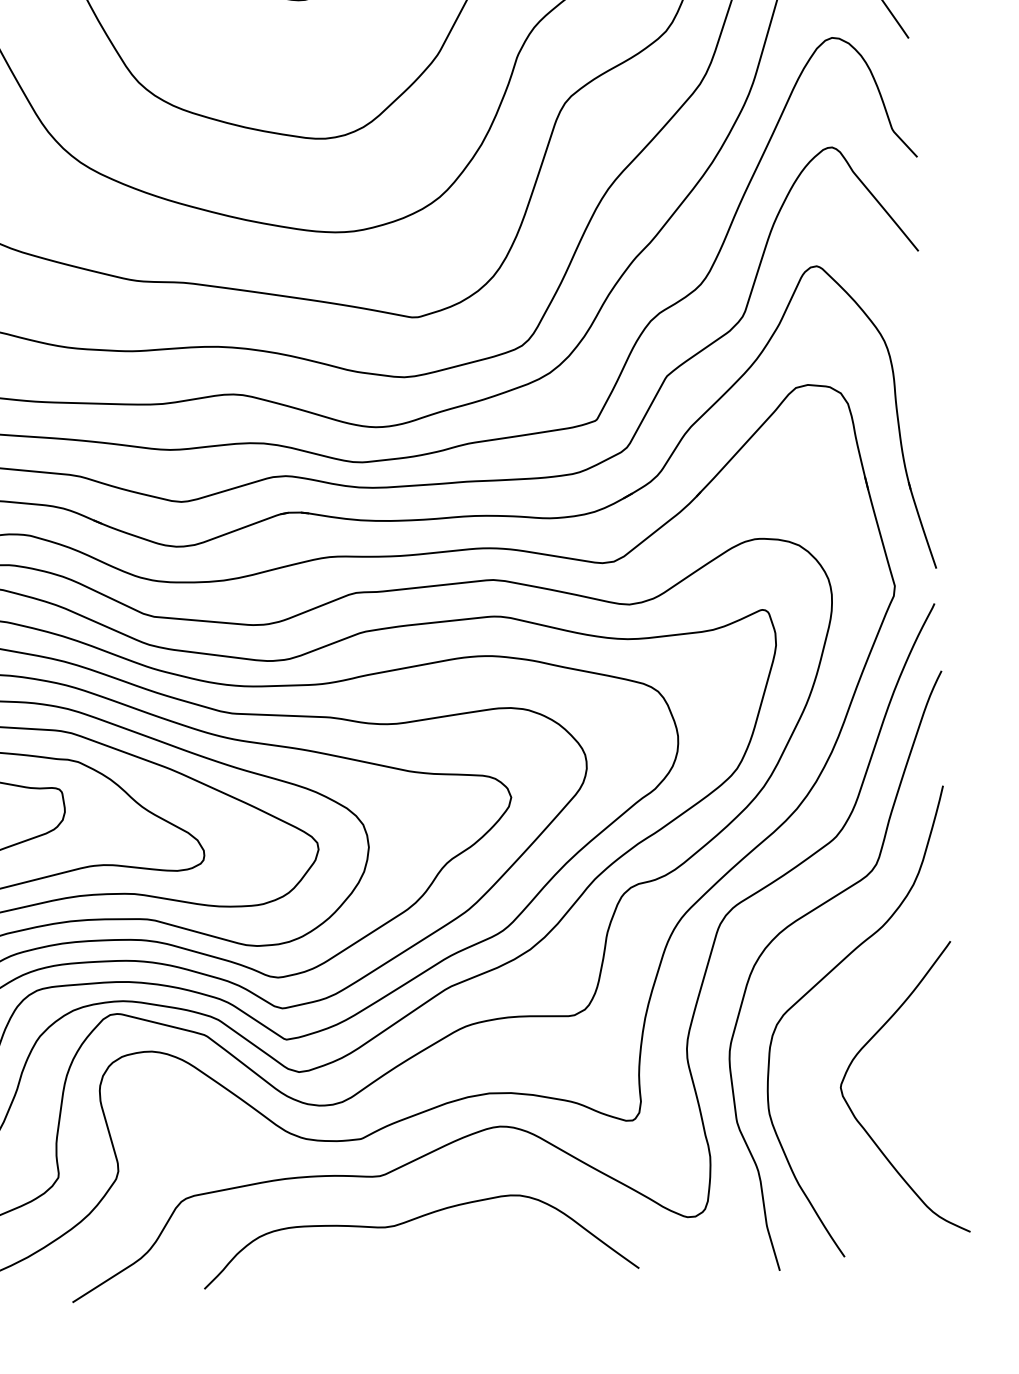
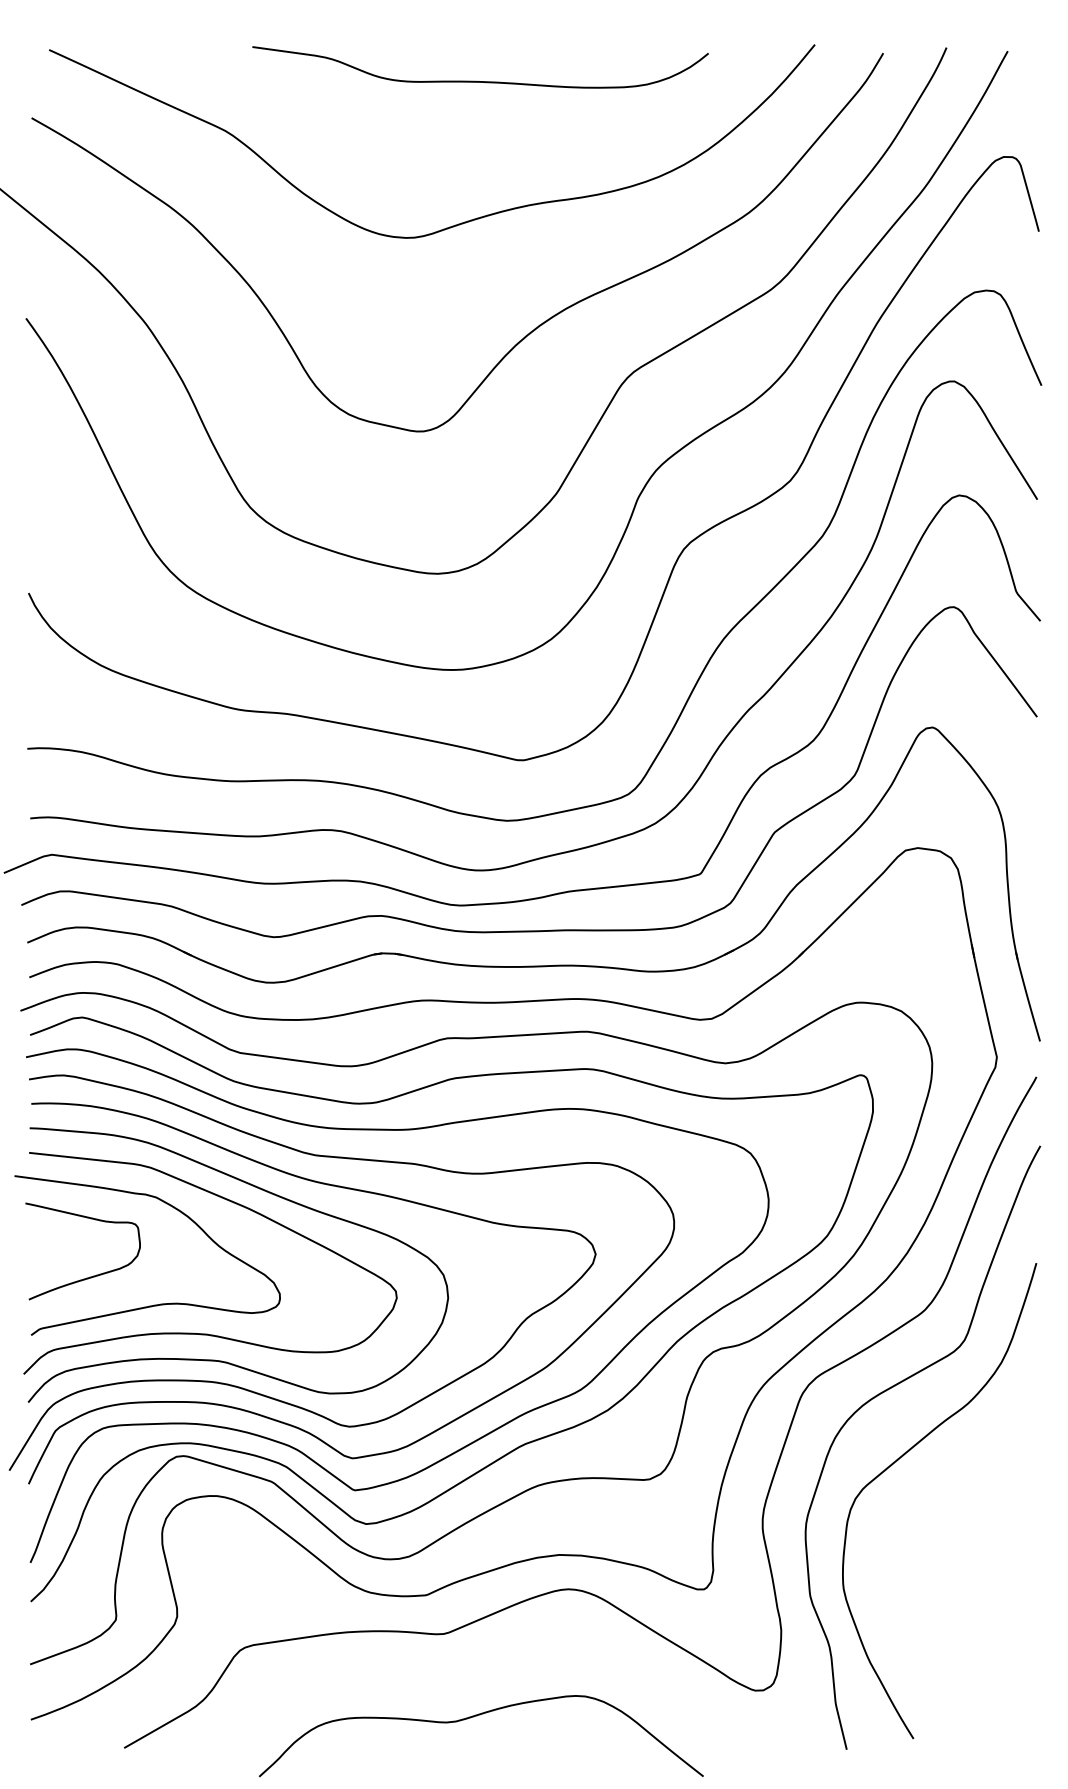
curve: (861, 1124) -> (937, 1604), removed
curve: (415, 1220) -> (477, 1716), moved

